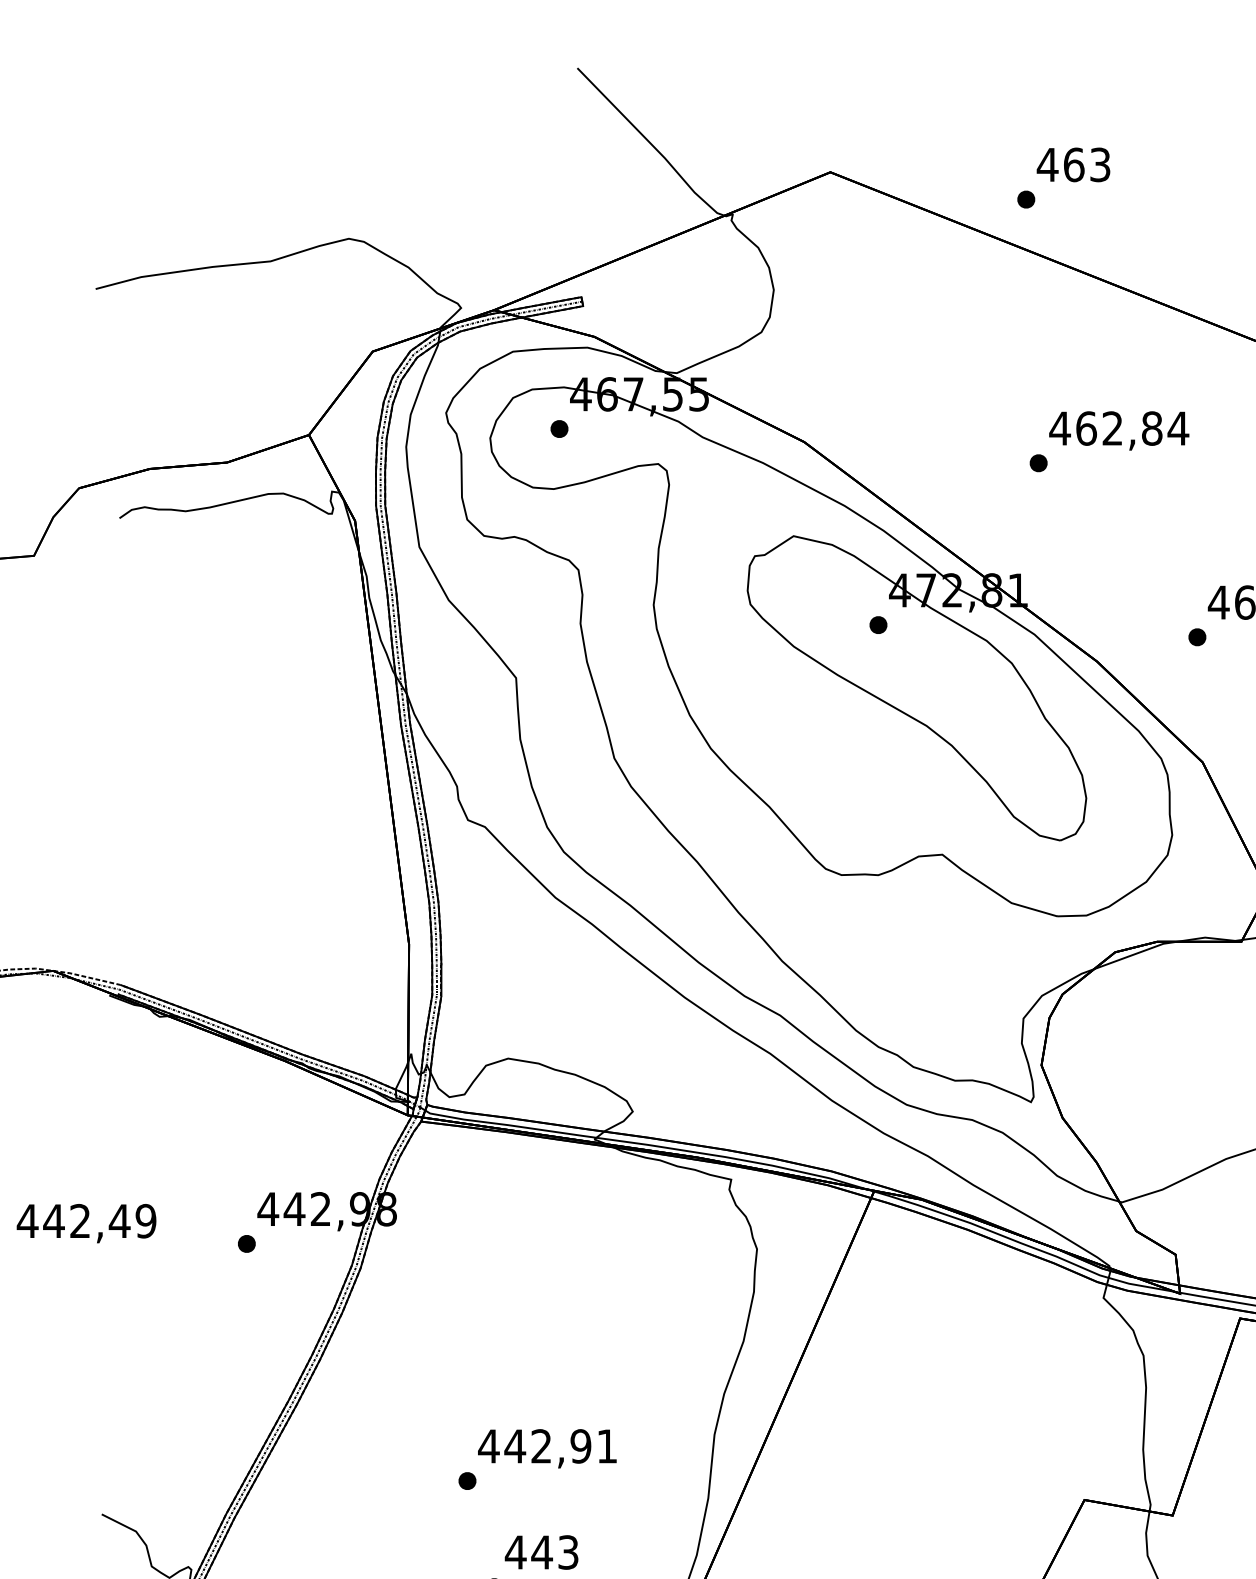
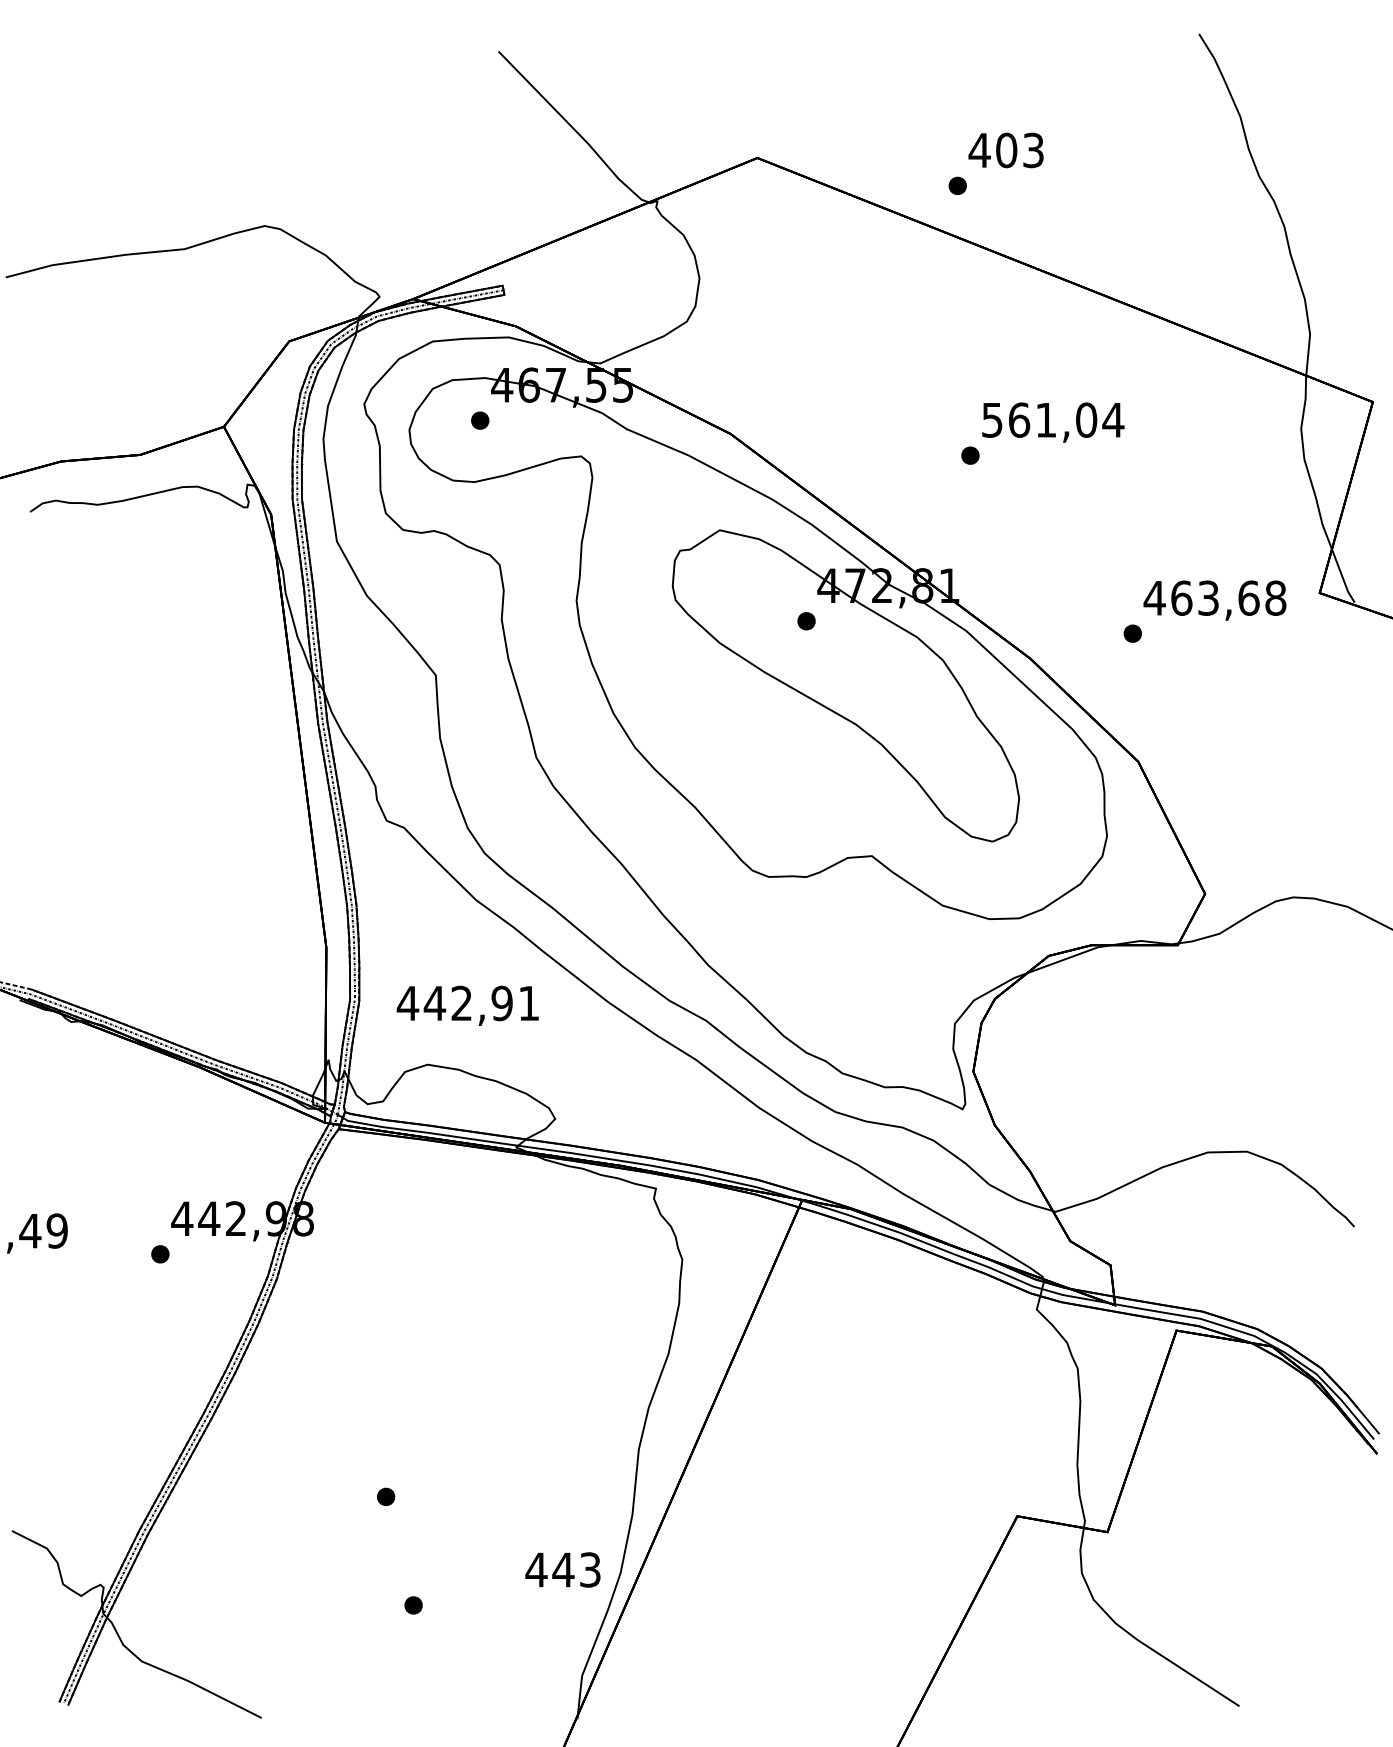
text: (1073, 163) -> (1006, 149), 463 -> 403
text: (1106, 427) -> (1039, 419), 462,84 -> 561,04
text: (547, 1448) -> (467, 1005), moved
text: (541, 1552) -> (562, 1569), moved

